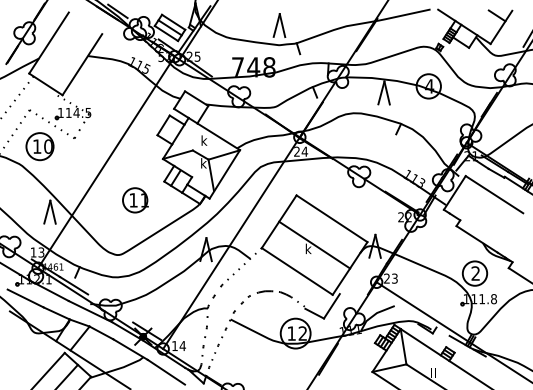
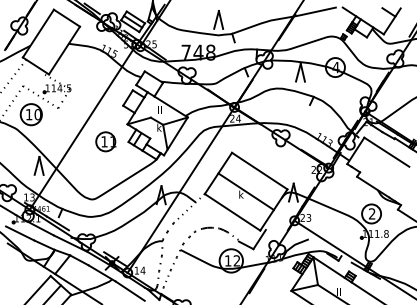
line: (85, 23) -> (66, 18), added
text: (204, 140) -> (160, 109), k -> II
part: (135, 200) -> (106, 141), moved

